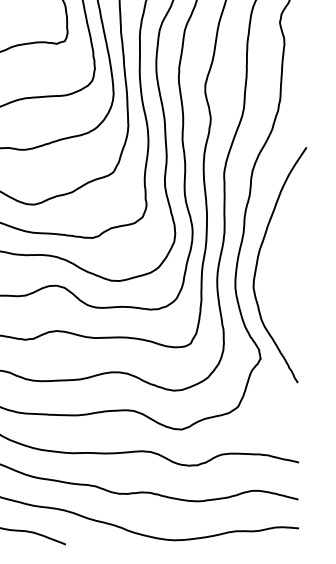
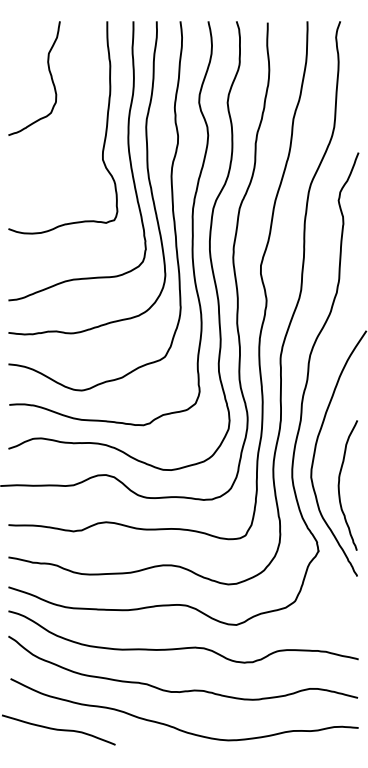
curve: (280, 295) -> (339, 485), added

